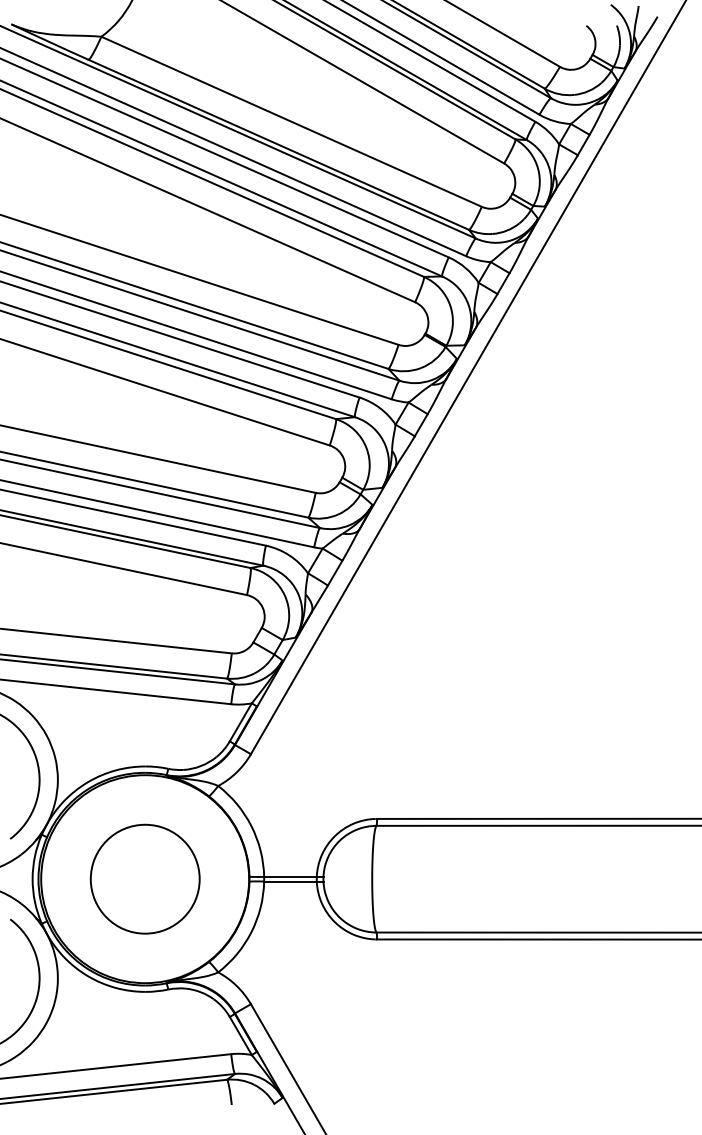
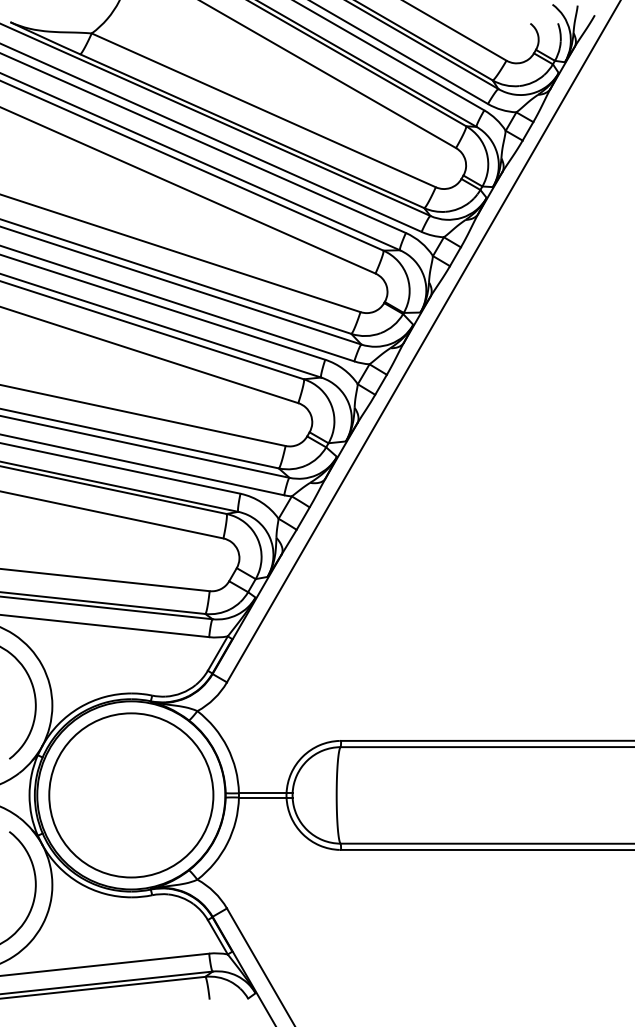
circle: (145, 879) -> (131, 795), size x1.67

